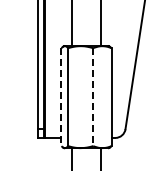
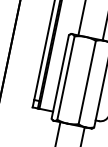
line: (61, 97) -> (60, 77), dashed -> solid
line: (93, 97) -> (87, 82), dashed -> solid

